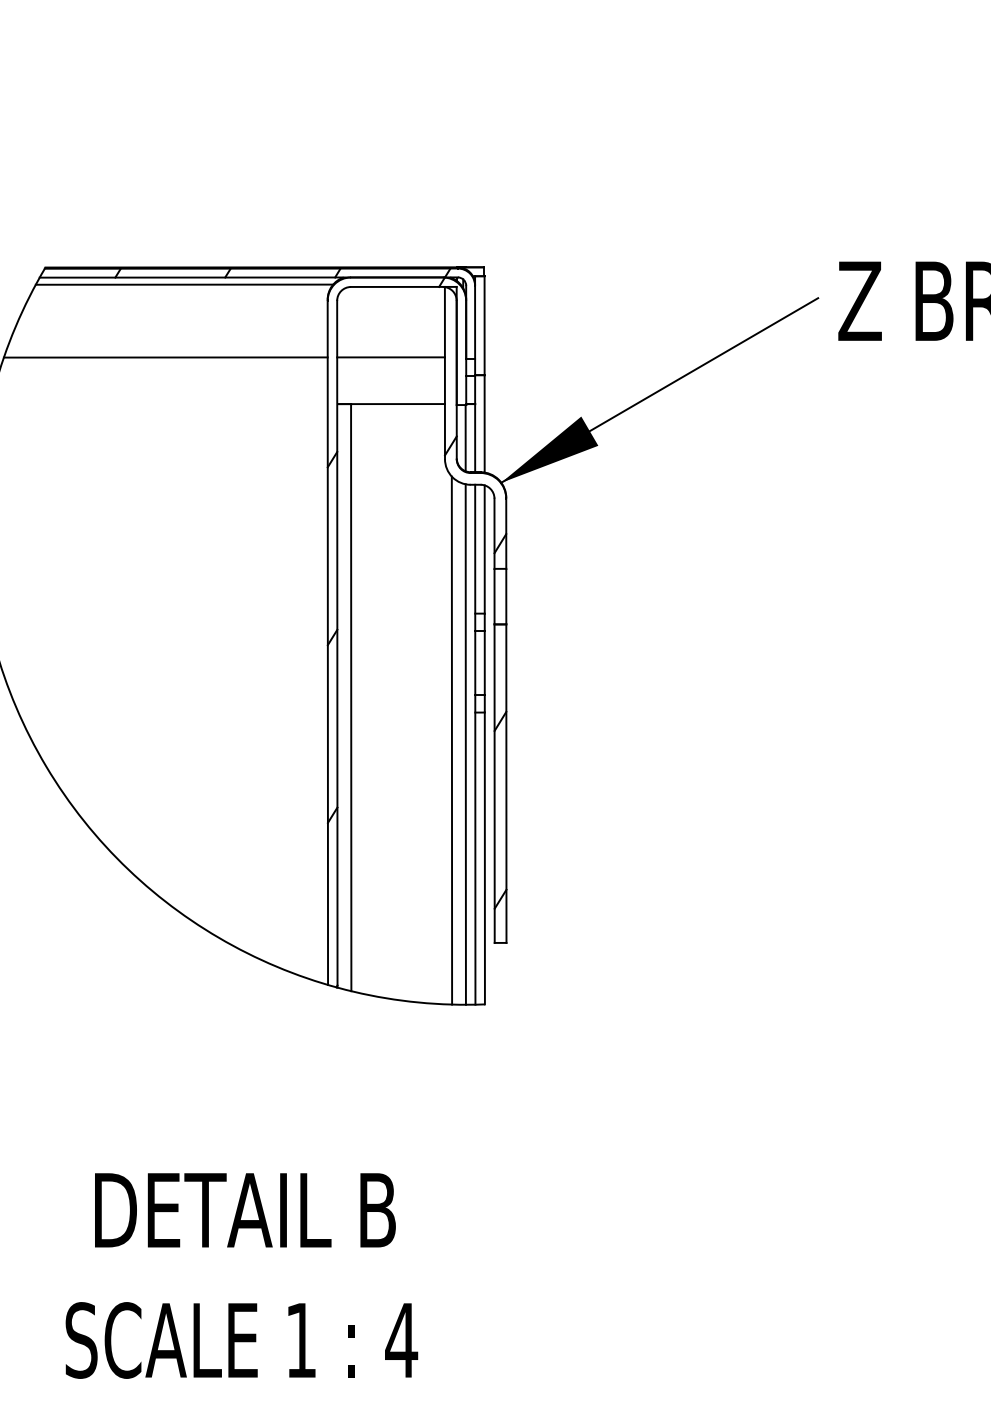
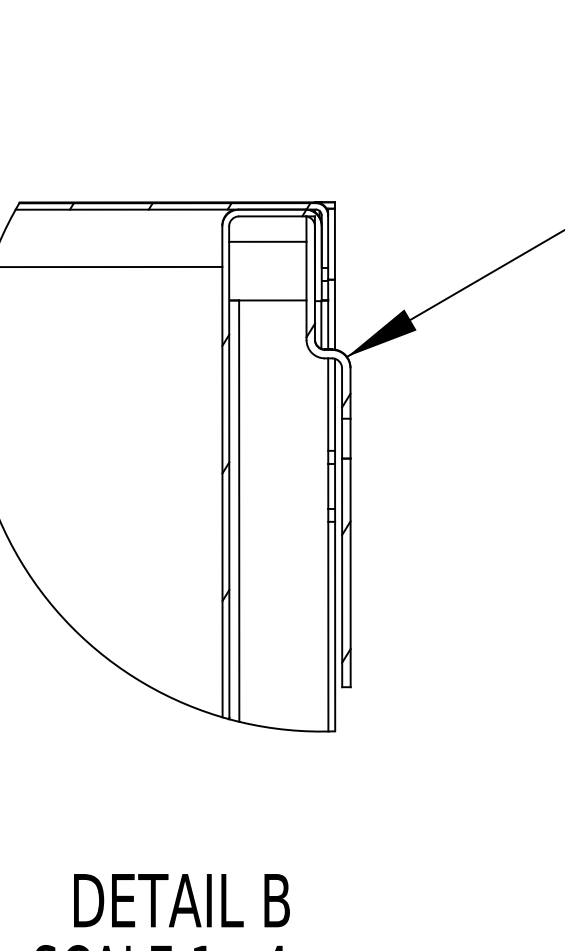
line: (184, 284) -> (119, 214), removed
line: (390, 357) -> (267, 241), moved
line: (451, 740) -> (311, 541), removed
line: (465, 744) -> (321, 544), removed
text: (245, 1210) -> (182, 900), moved

